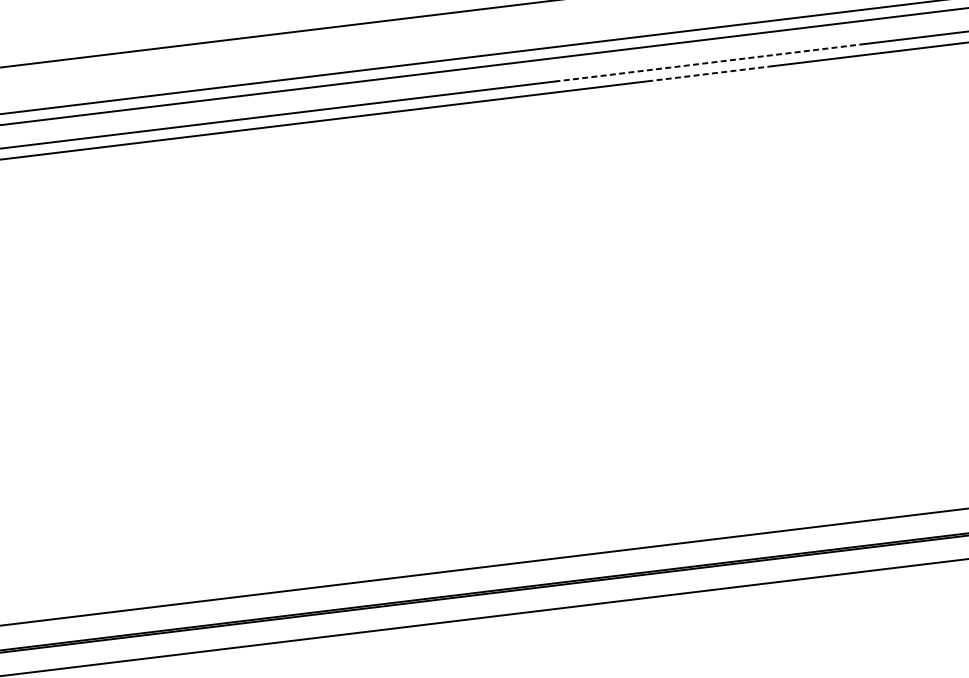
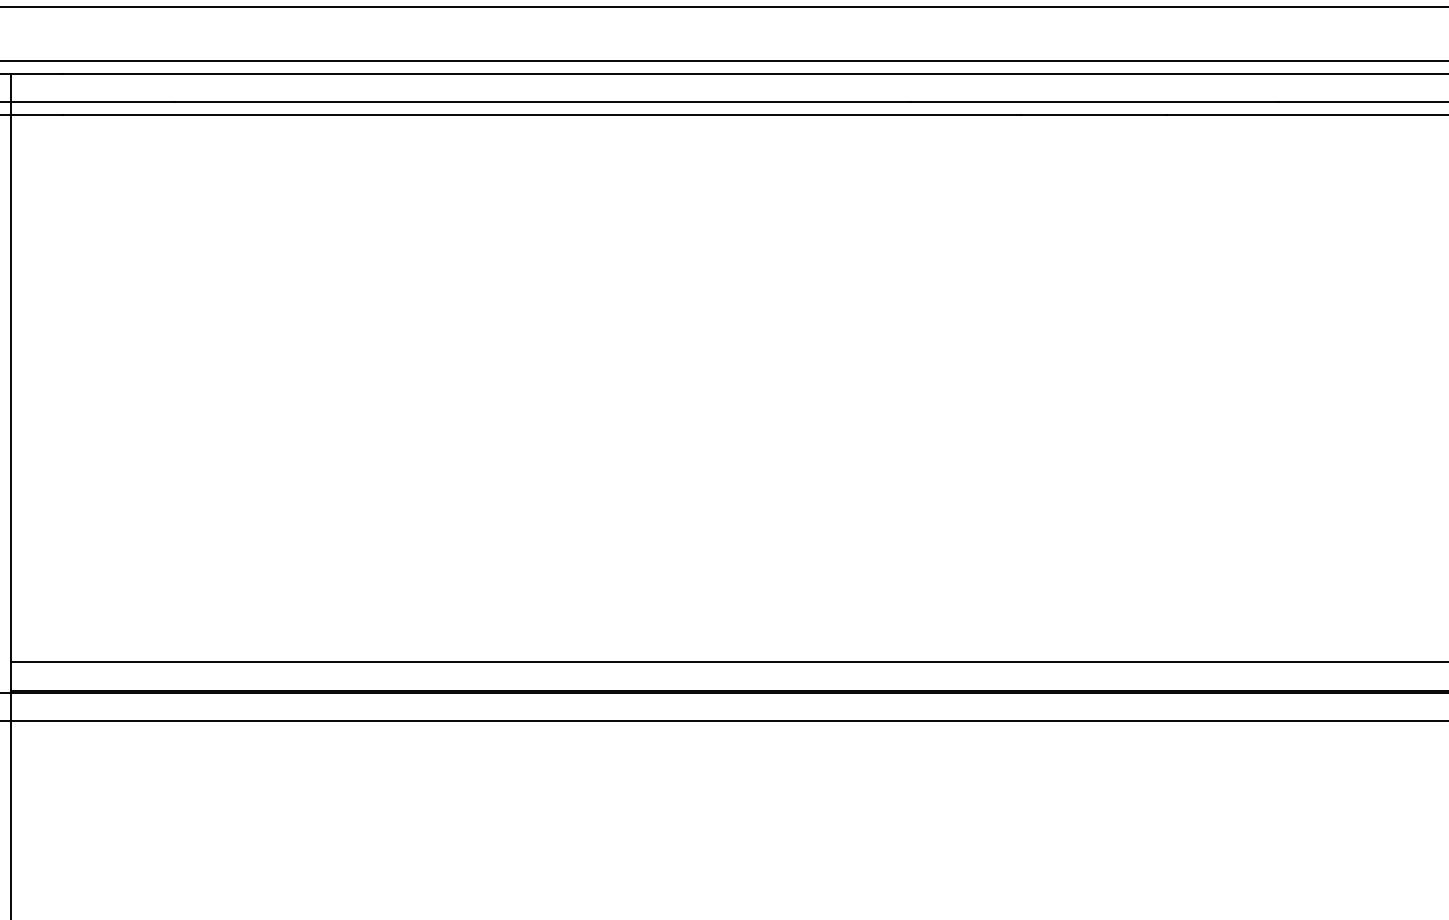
line: (711, 62) -> (1094, 101), dashed -> solid
line: (712, 73) -> (1094, 114), dashed -> solid

